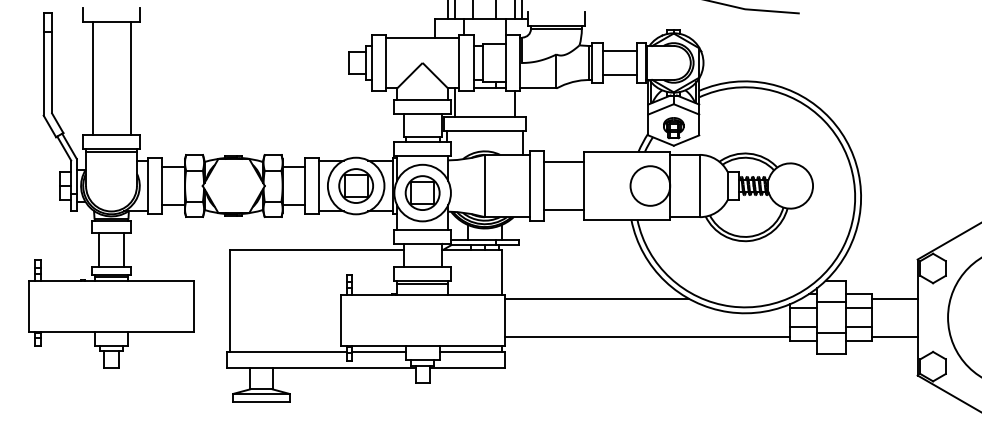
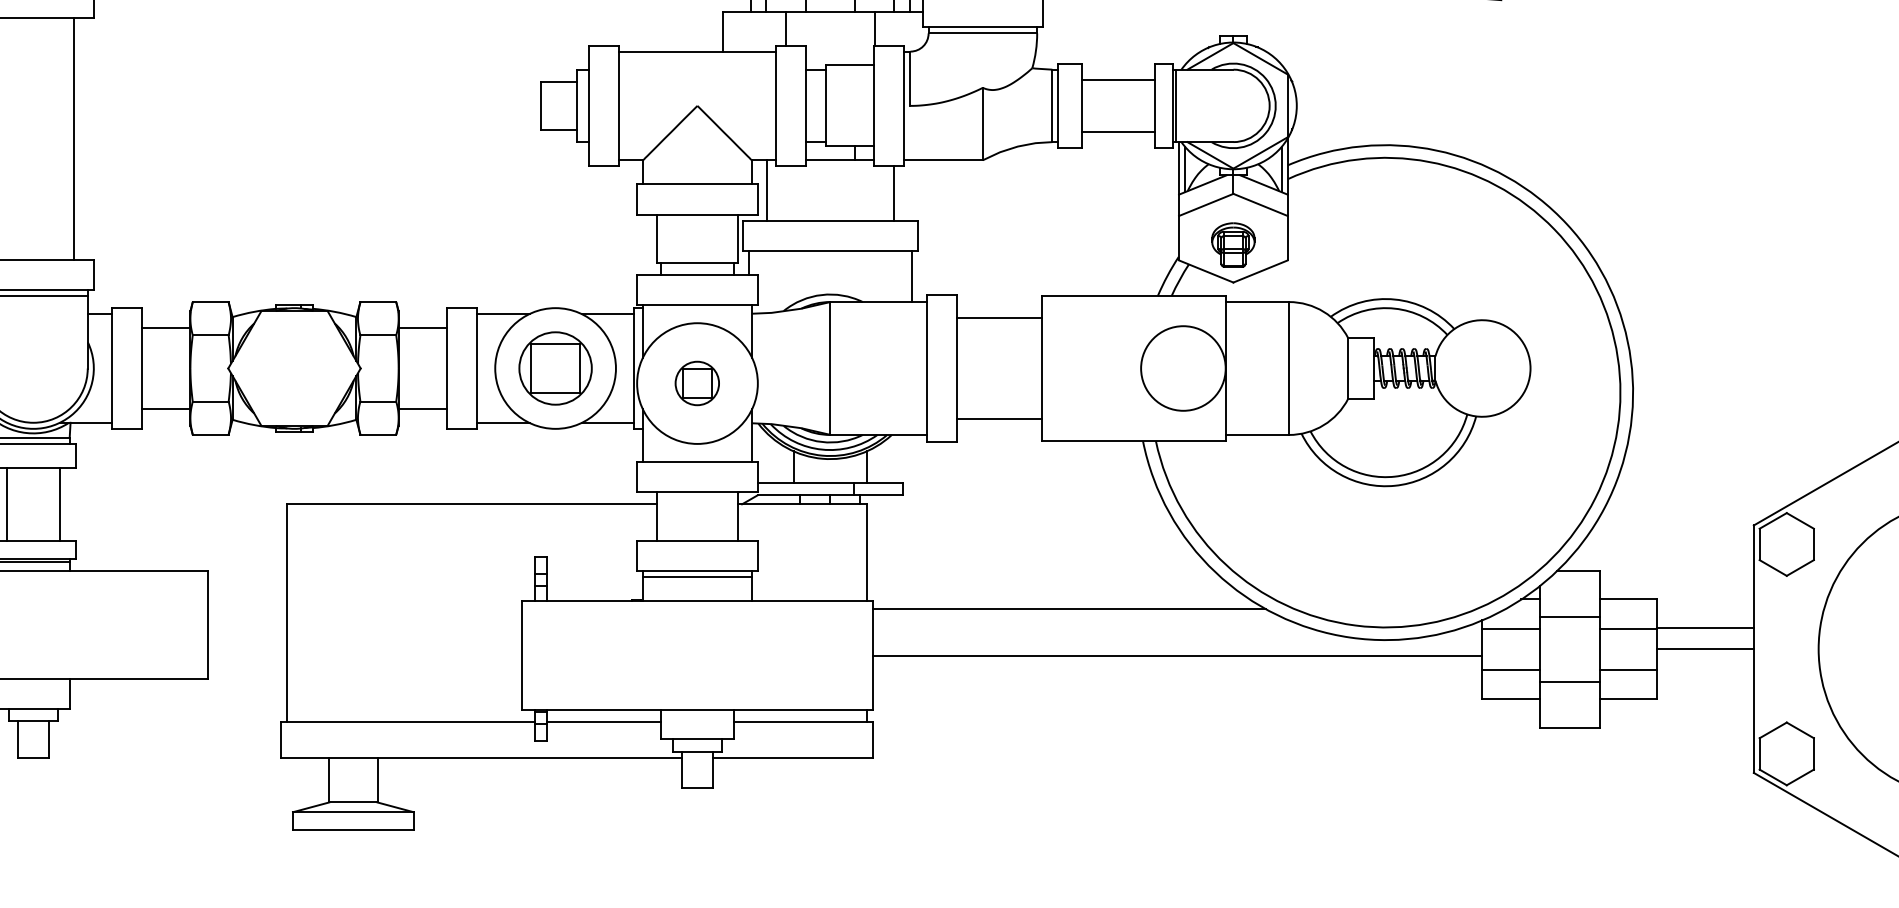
part: (422, 192) -> (697, 382), size x0.6
line: (894, 298) -> (1704, 649), moved
line: (647, 336) -> (1177, 655), moved
line: (894, 336) -> (1704, 627), moved

